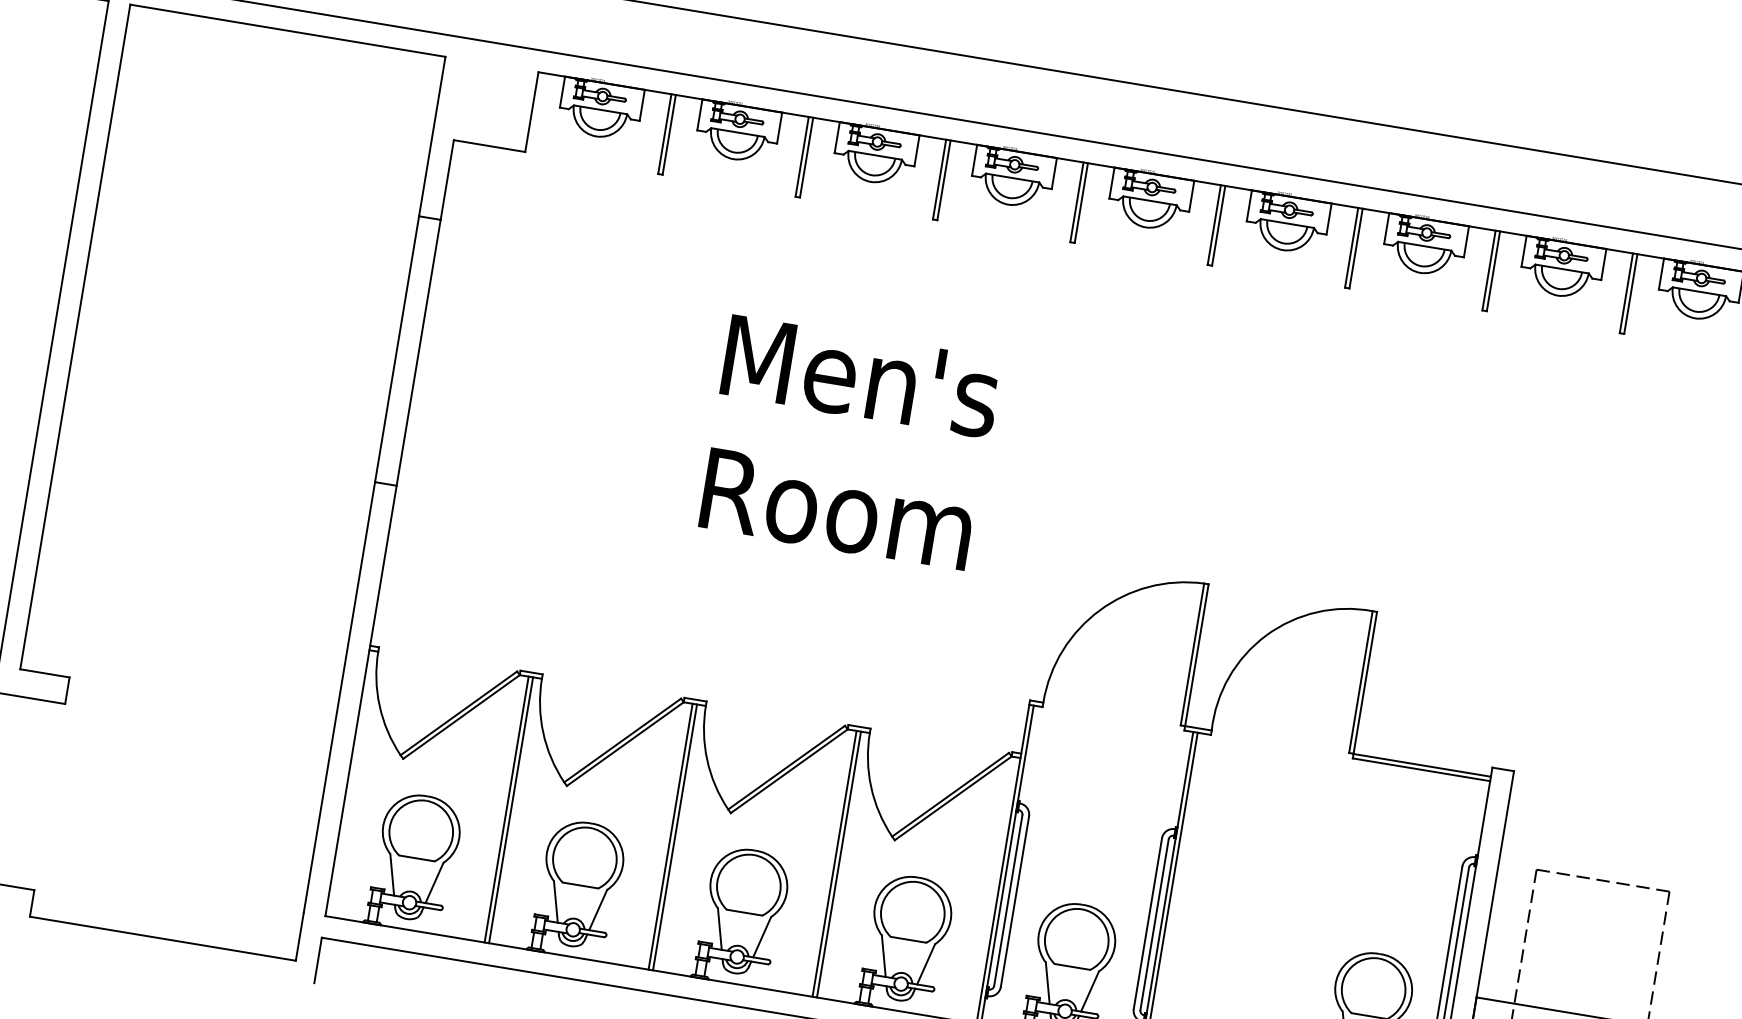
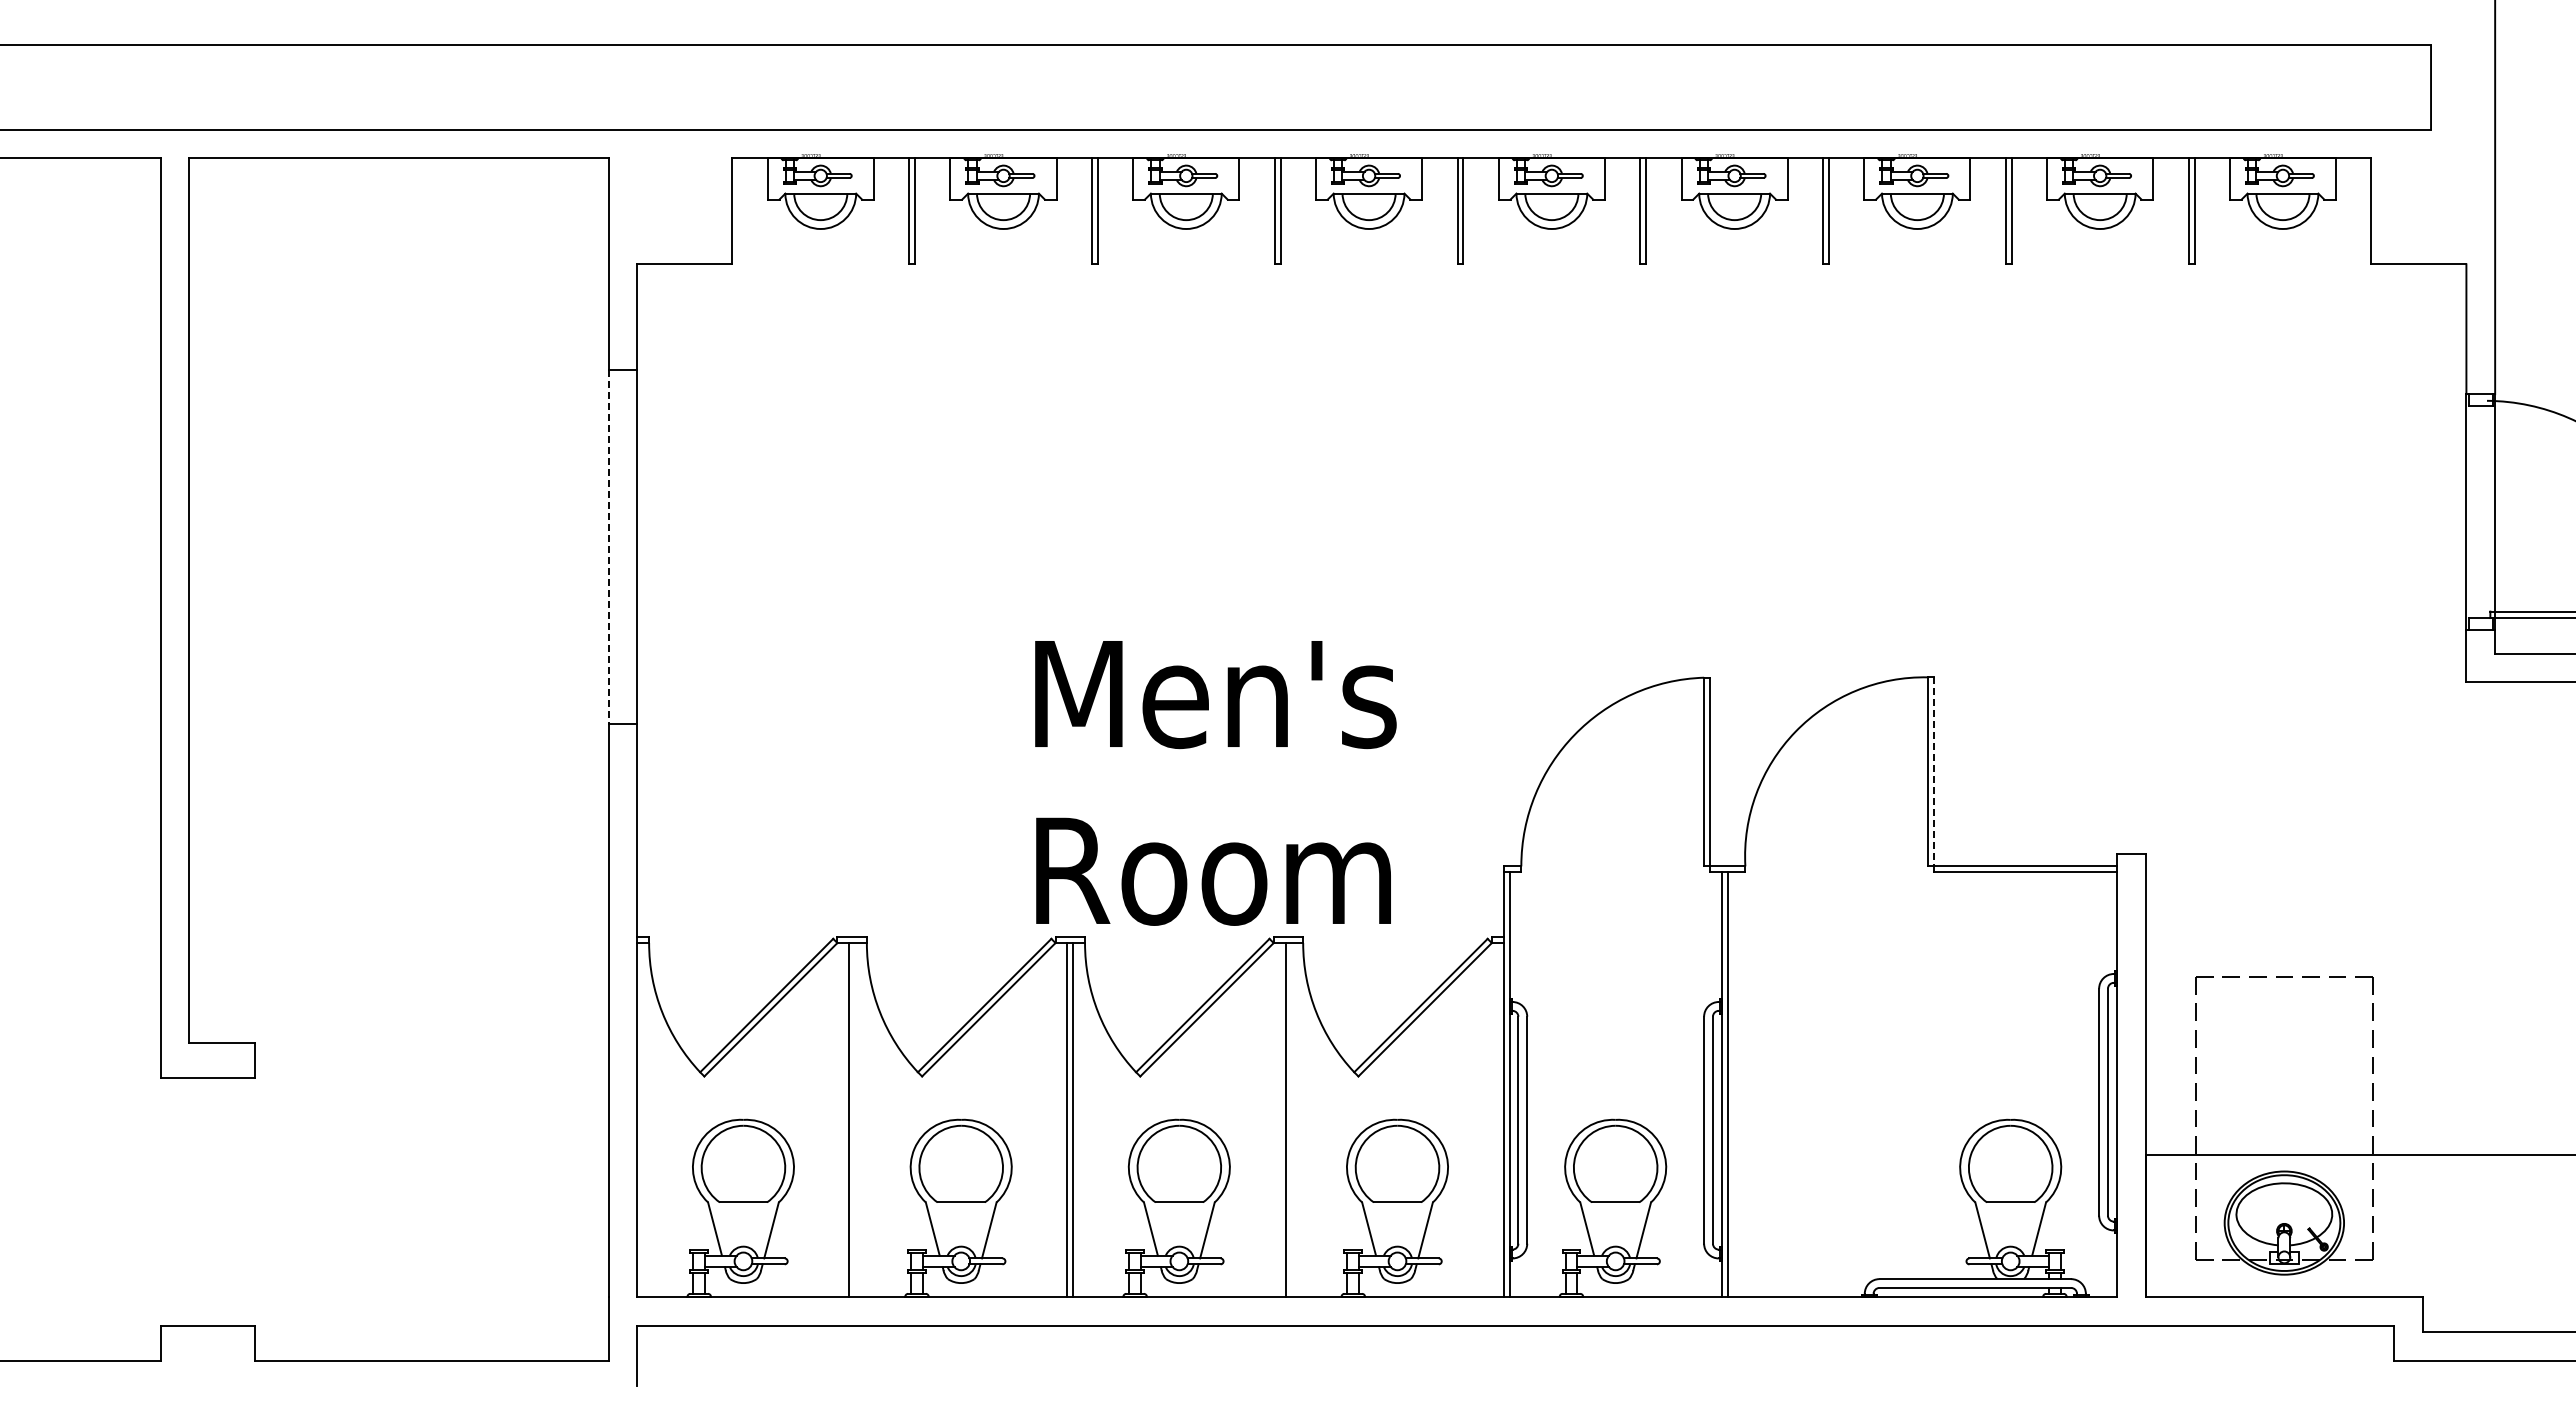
line: (396, 349) -> (608, 547), solid -> dashed
text: (850, 443) -> (1215, 783), moved
line: (1365, 683) -> (1934, 772), solid -> dashed
line: (511, 810) -> (855, 1119), removed
line: (839, 864) -> (1291, 1119), removed

